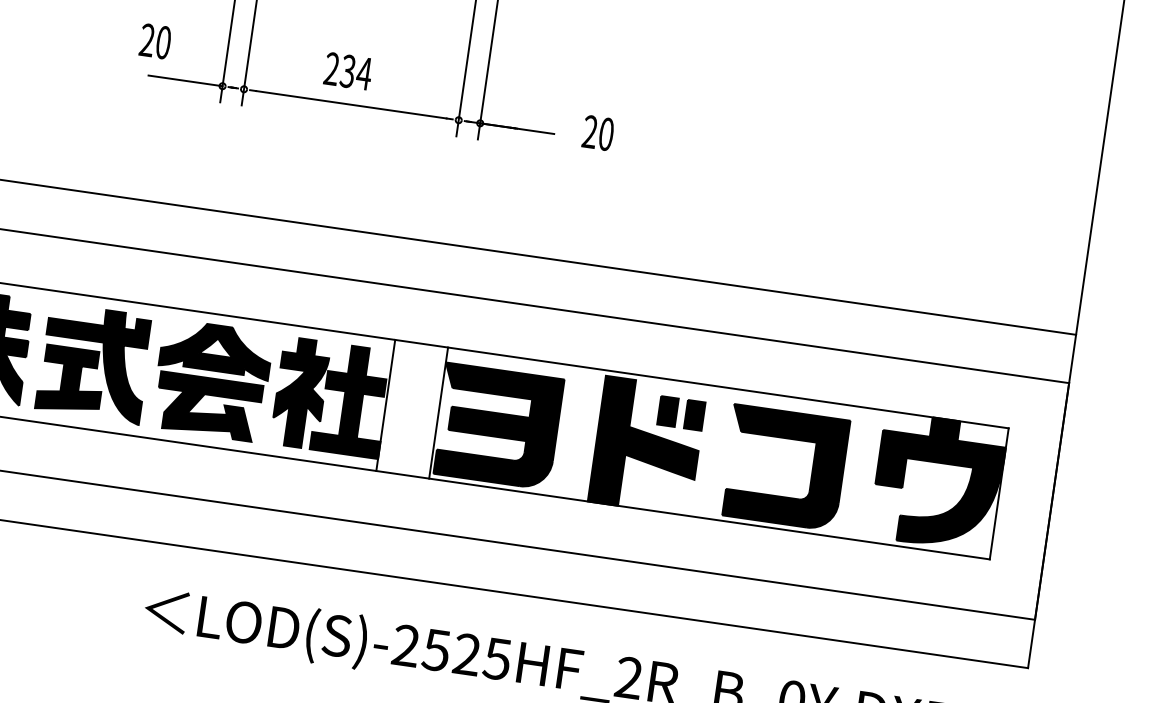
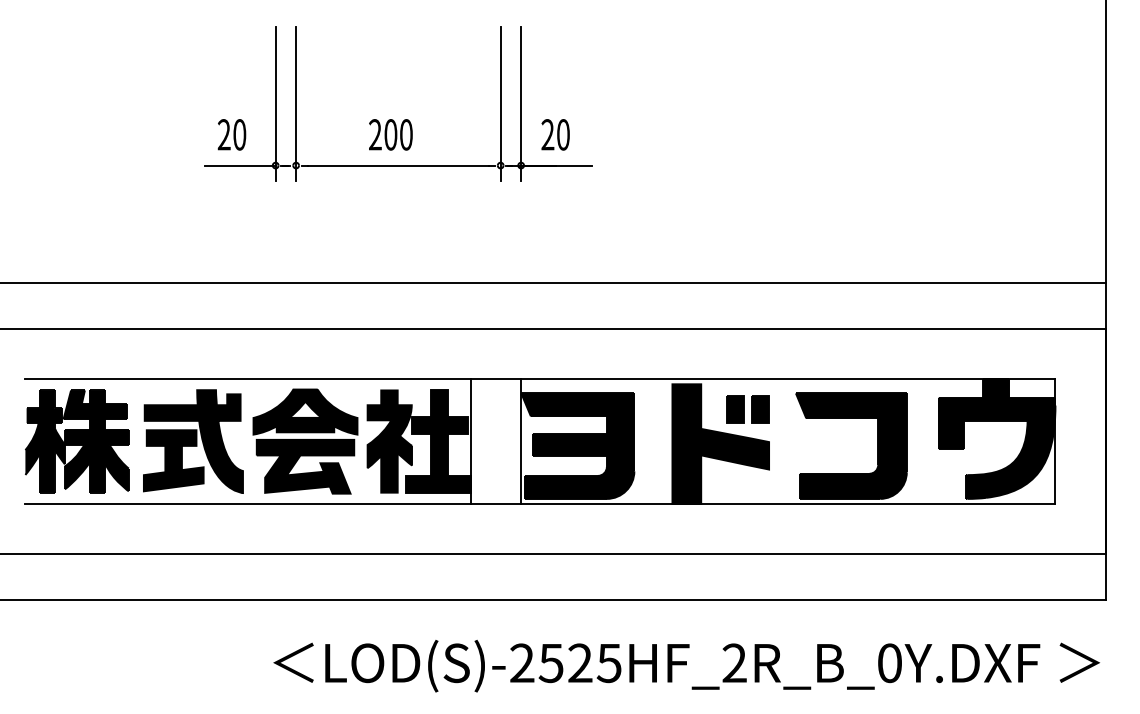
text: (154, 41) -> (231, 134), moved
text: (356, 72) -> (398, 134), 234 -> 200
text: (598, 132) -> (555, 134), moved

